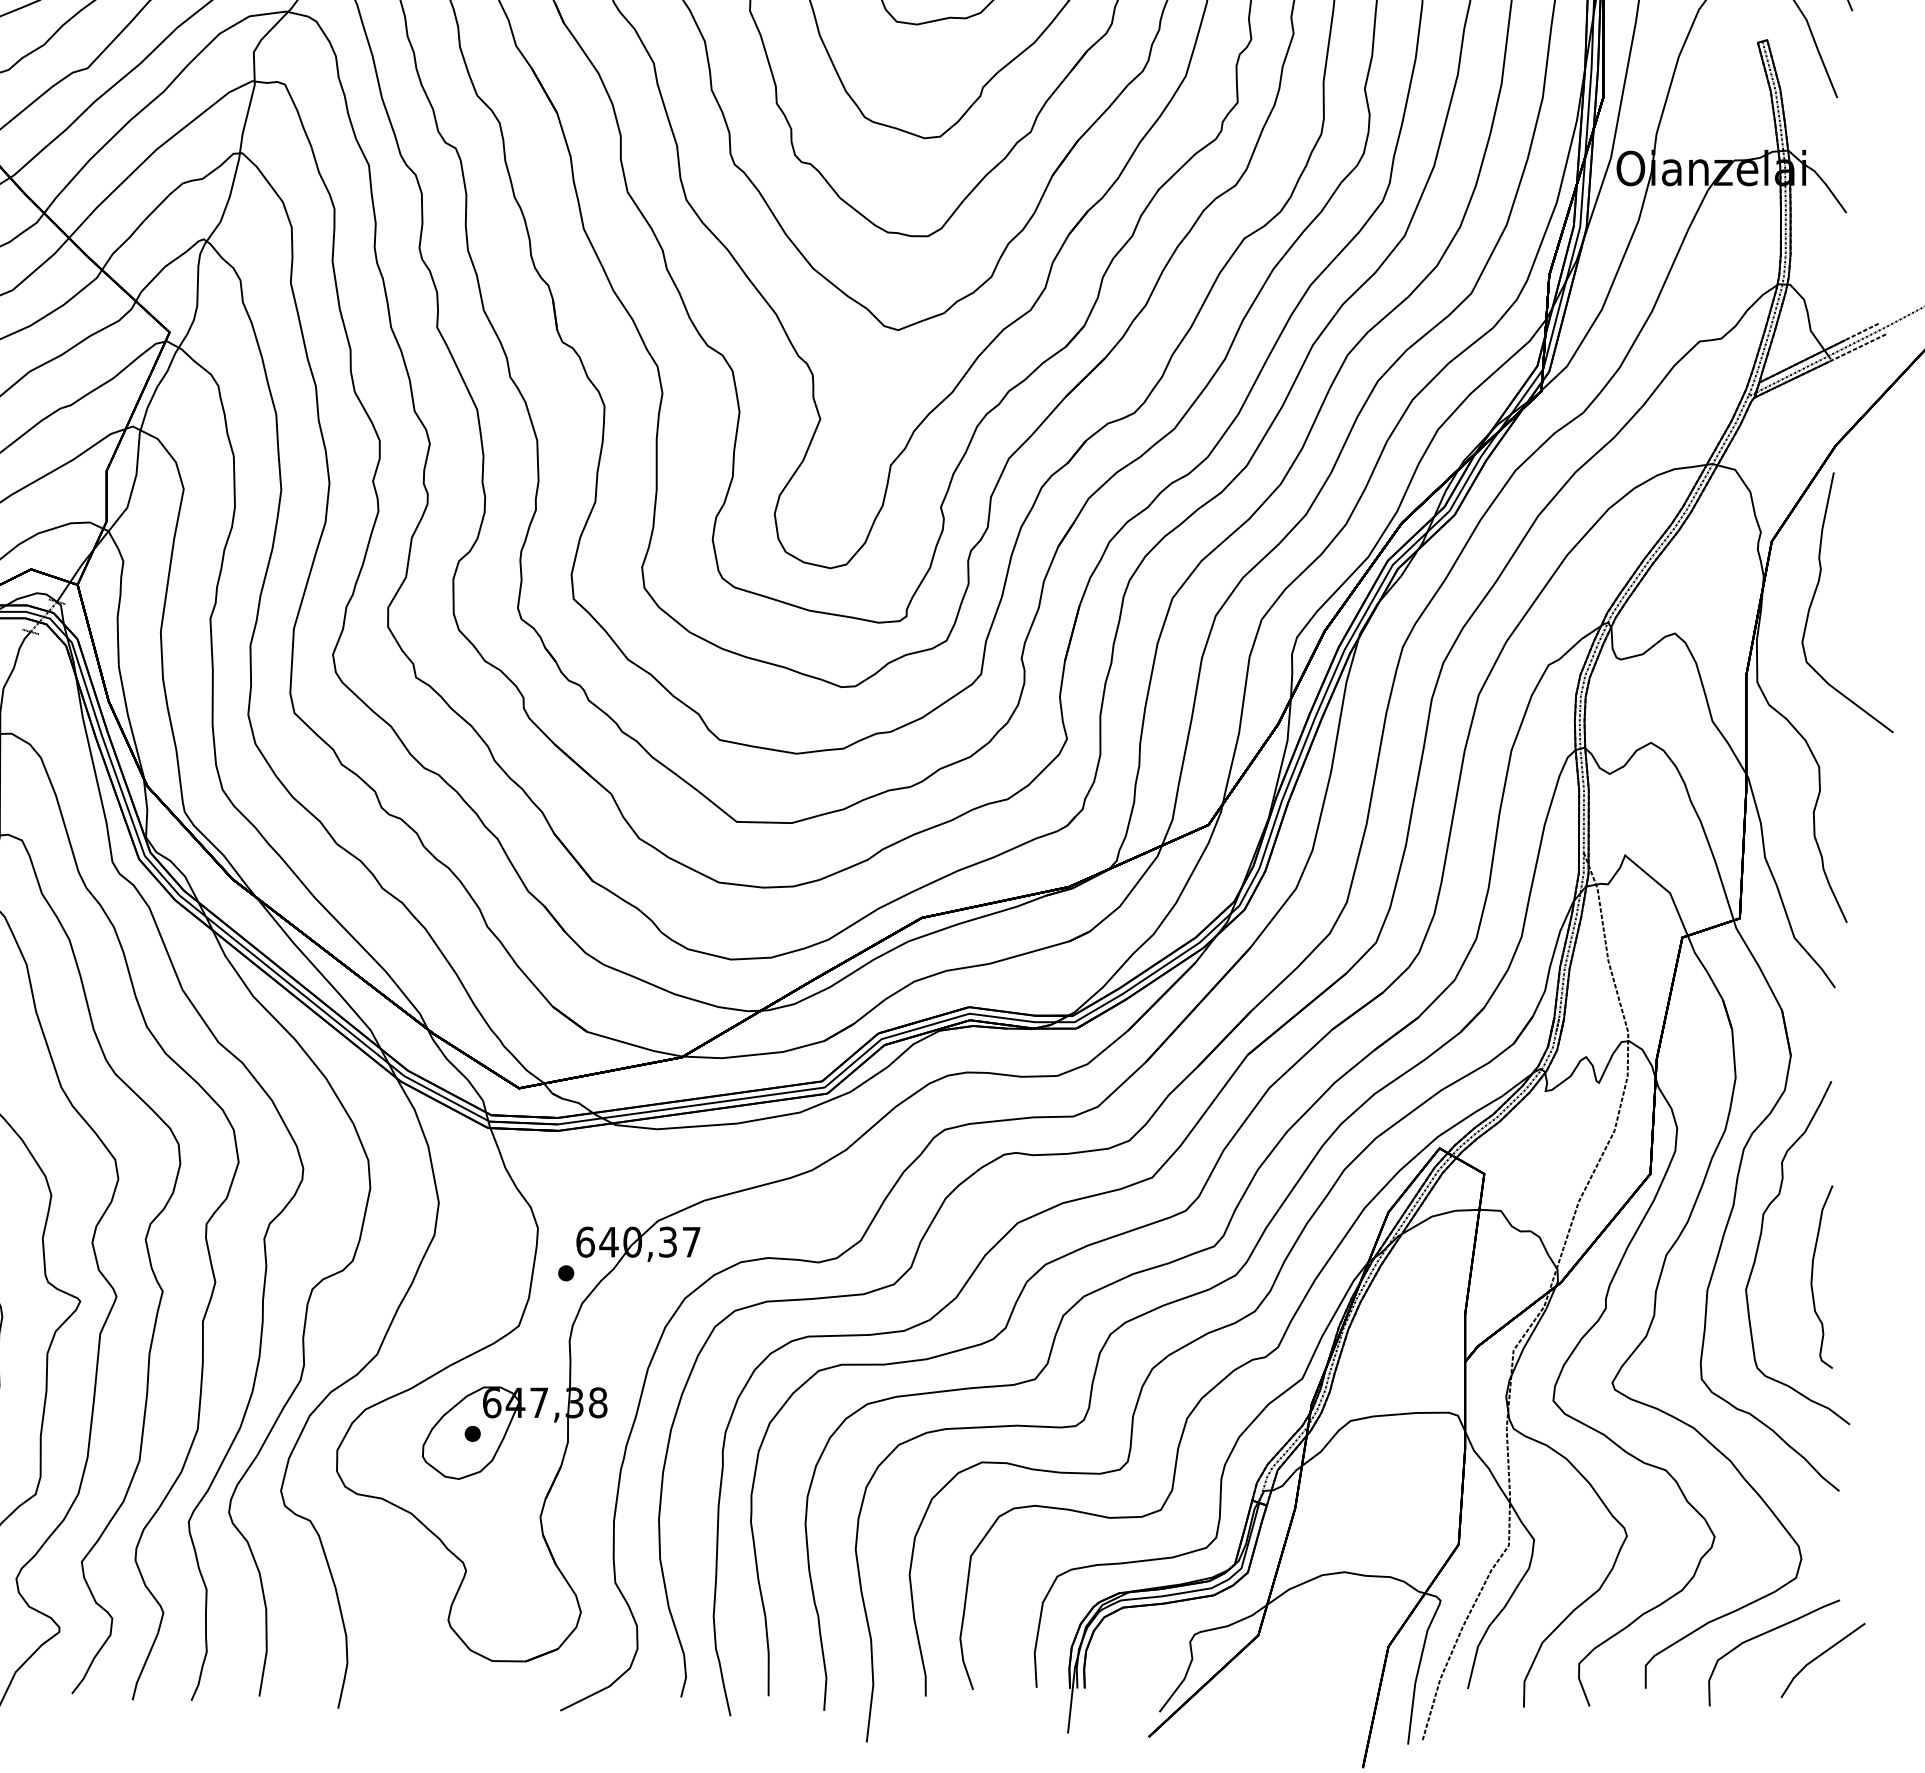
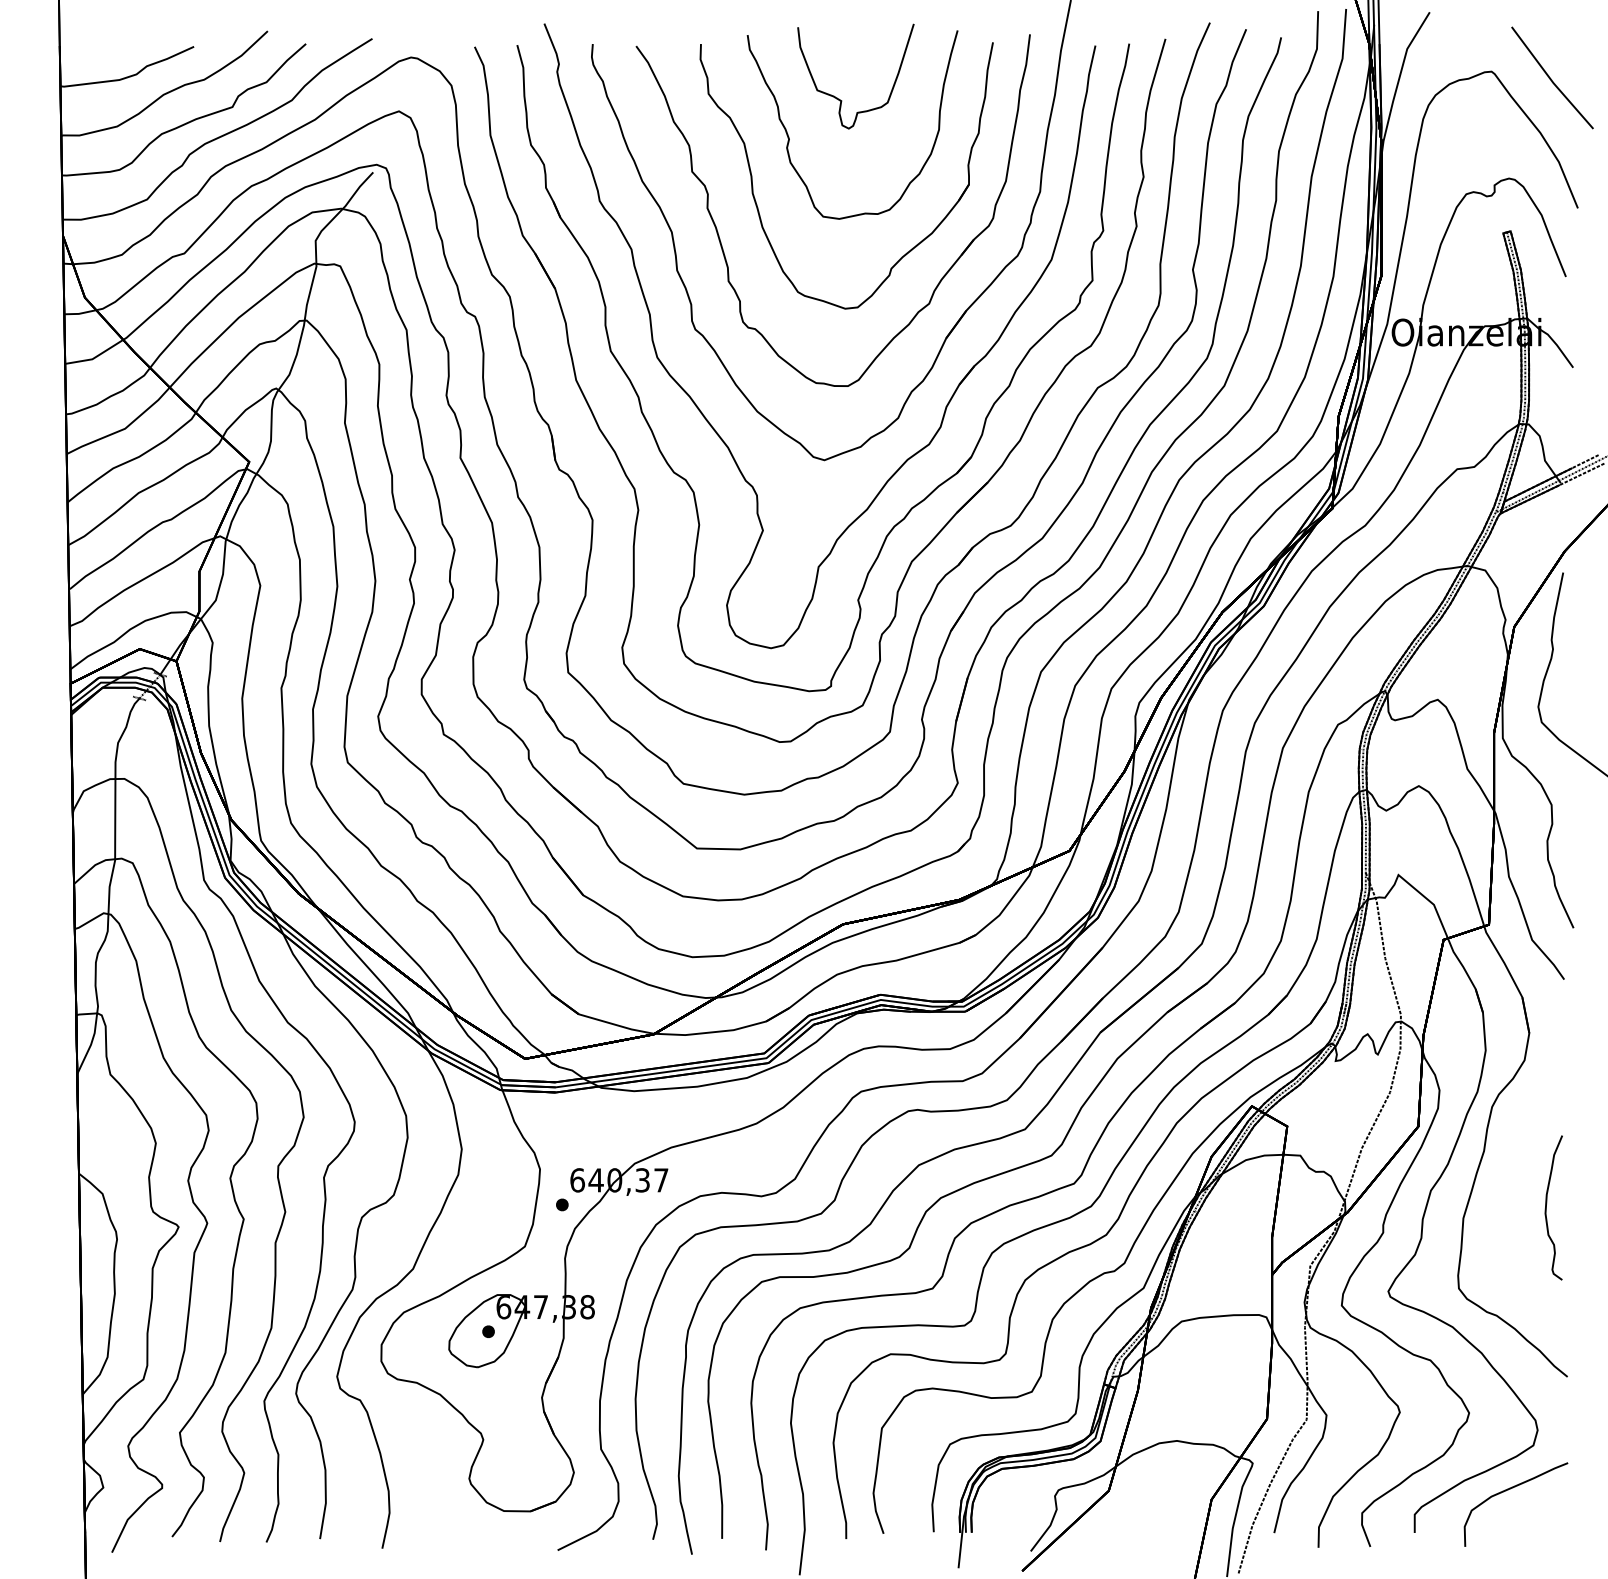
curve: (1760, 1242) -> (1505, 1180), removed
line: (1821, 1656) -> (1553, 1507), removed

